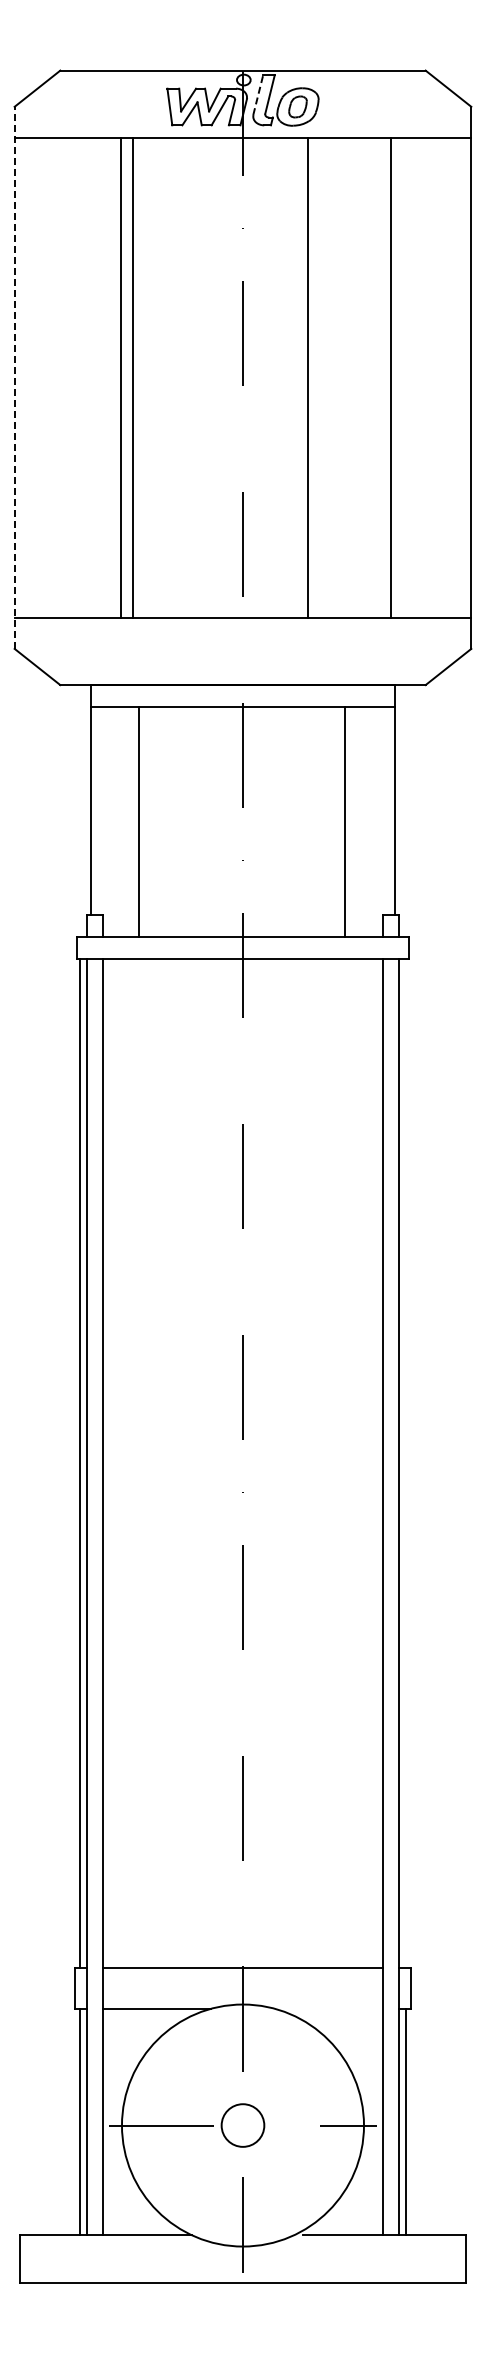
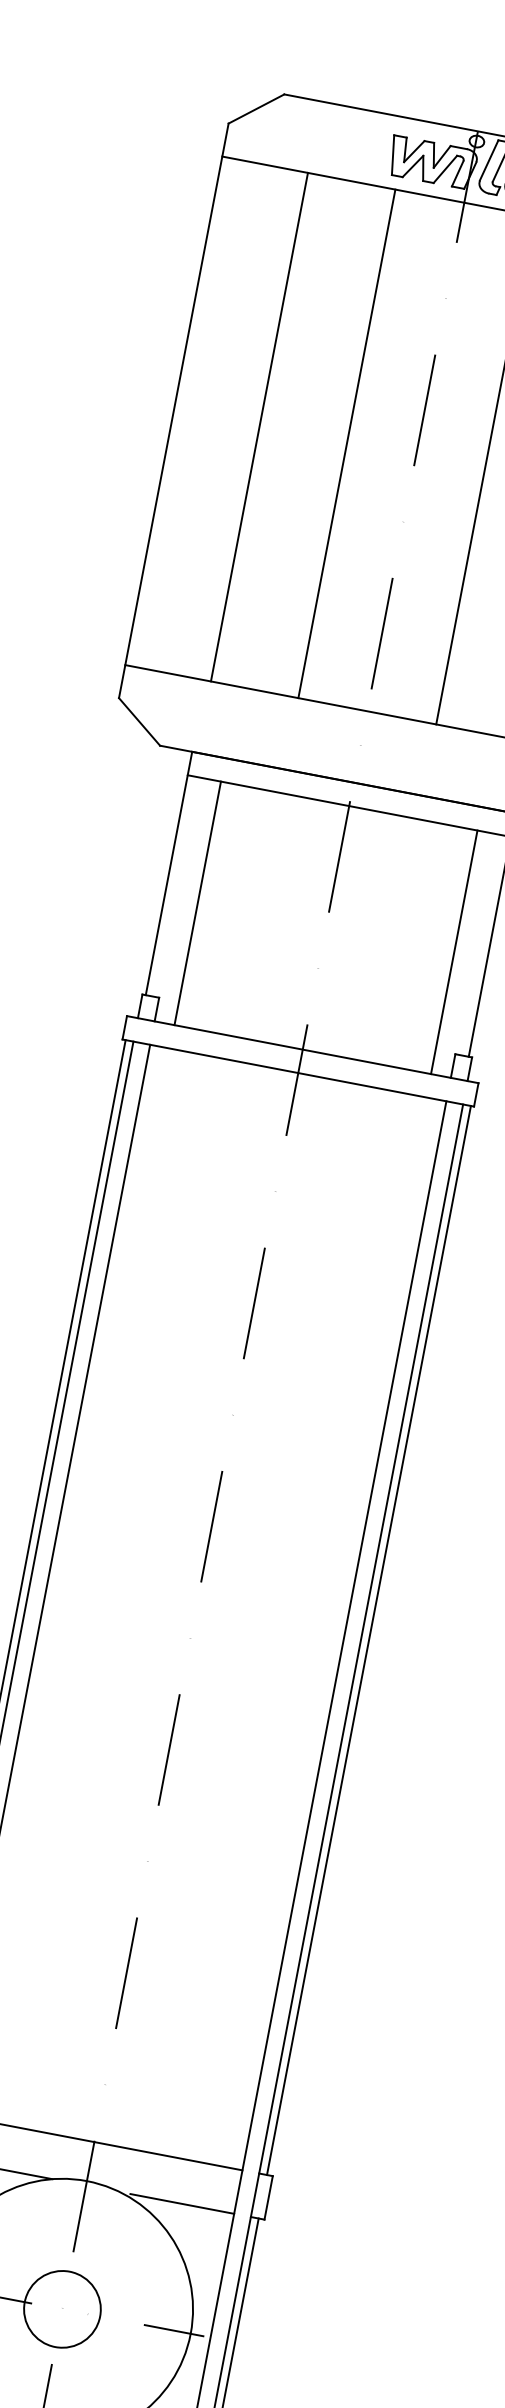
line: (258, 94) -> (489, 159), dashed -> solid
line: (14, 377) -> (173, 410), dashed -> solid
line: (121, 377) -> (259, 426), moved
line: (132, 377) -> (346, 443), moved
line: (138, 821) -> (197, 902), moved
line: (345, 821) -> (454, 951), moved
line: (405, 1463) -> (368, 1640), added
line: (333, 2008) -> (182, 2203), added
circle: (242, 2125) -> (61, 2309), size x1.67

